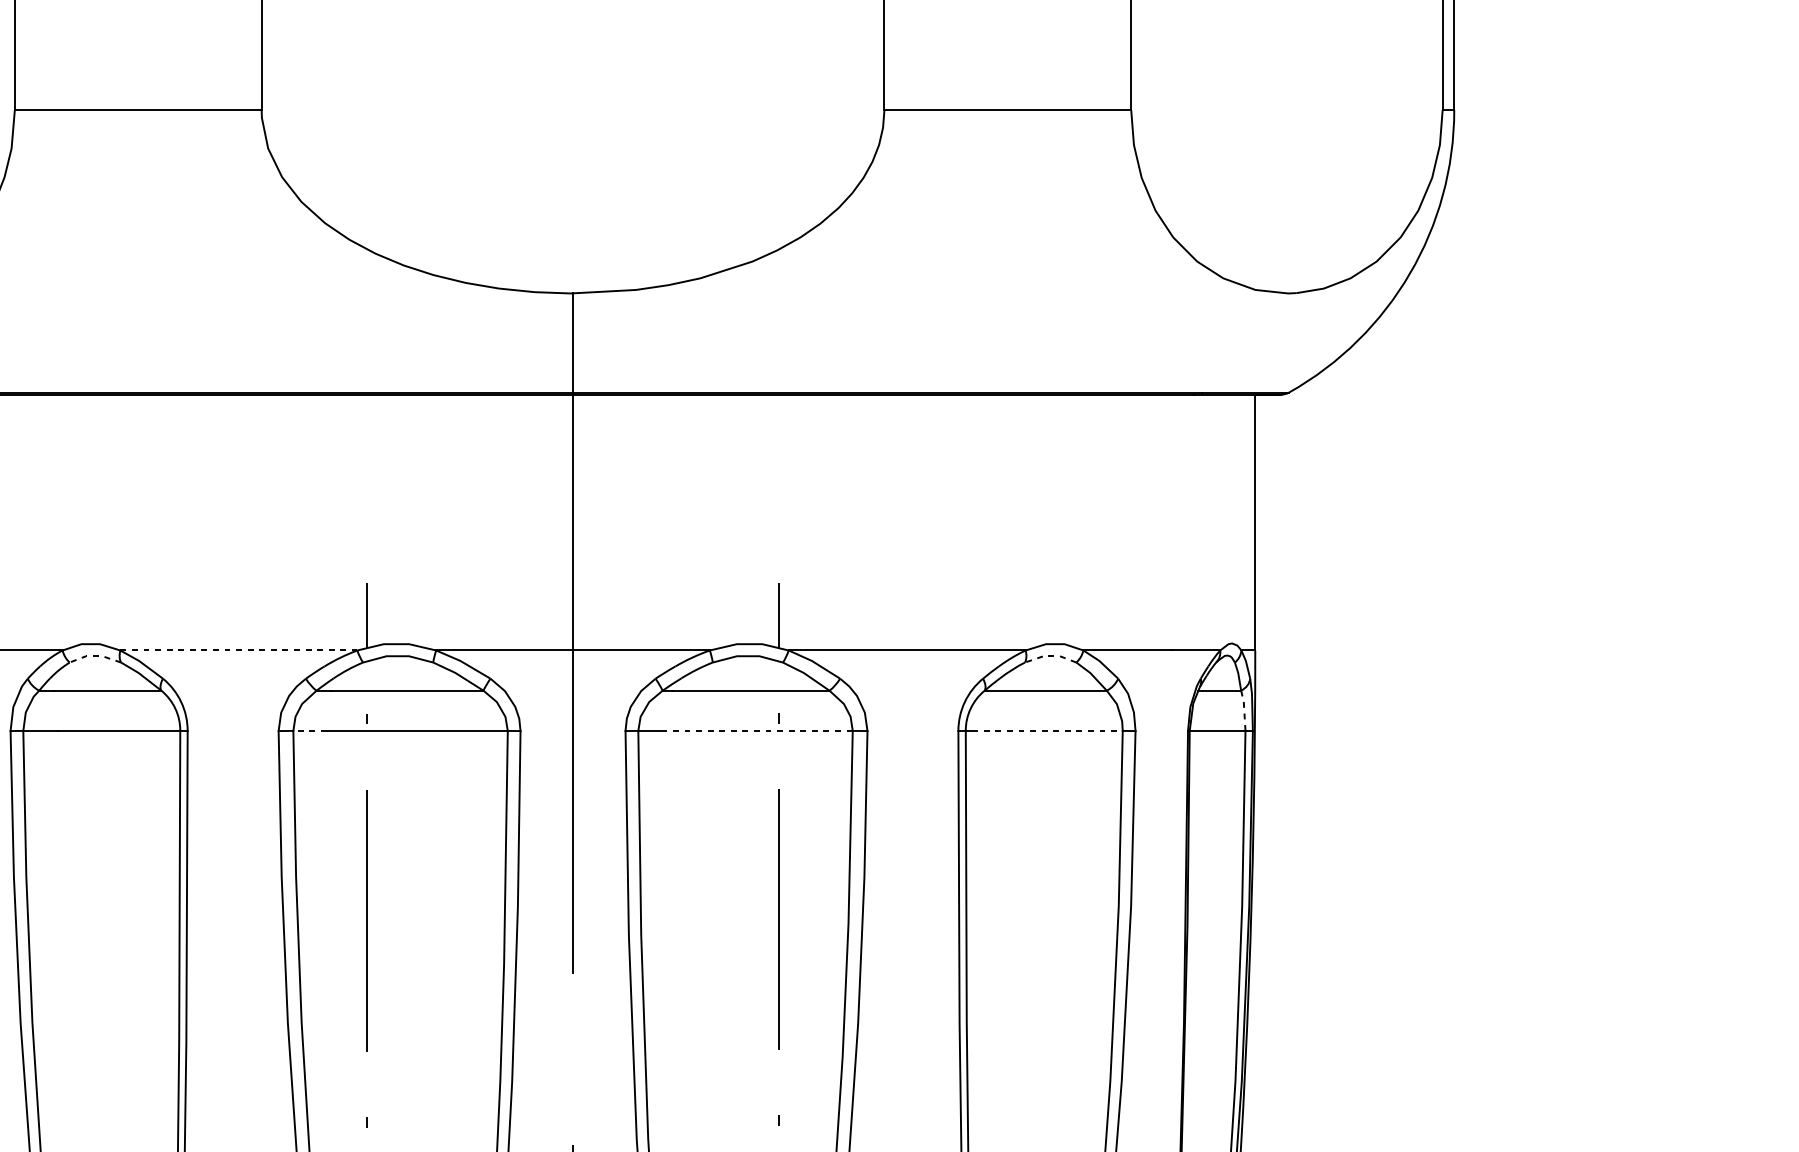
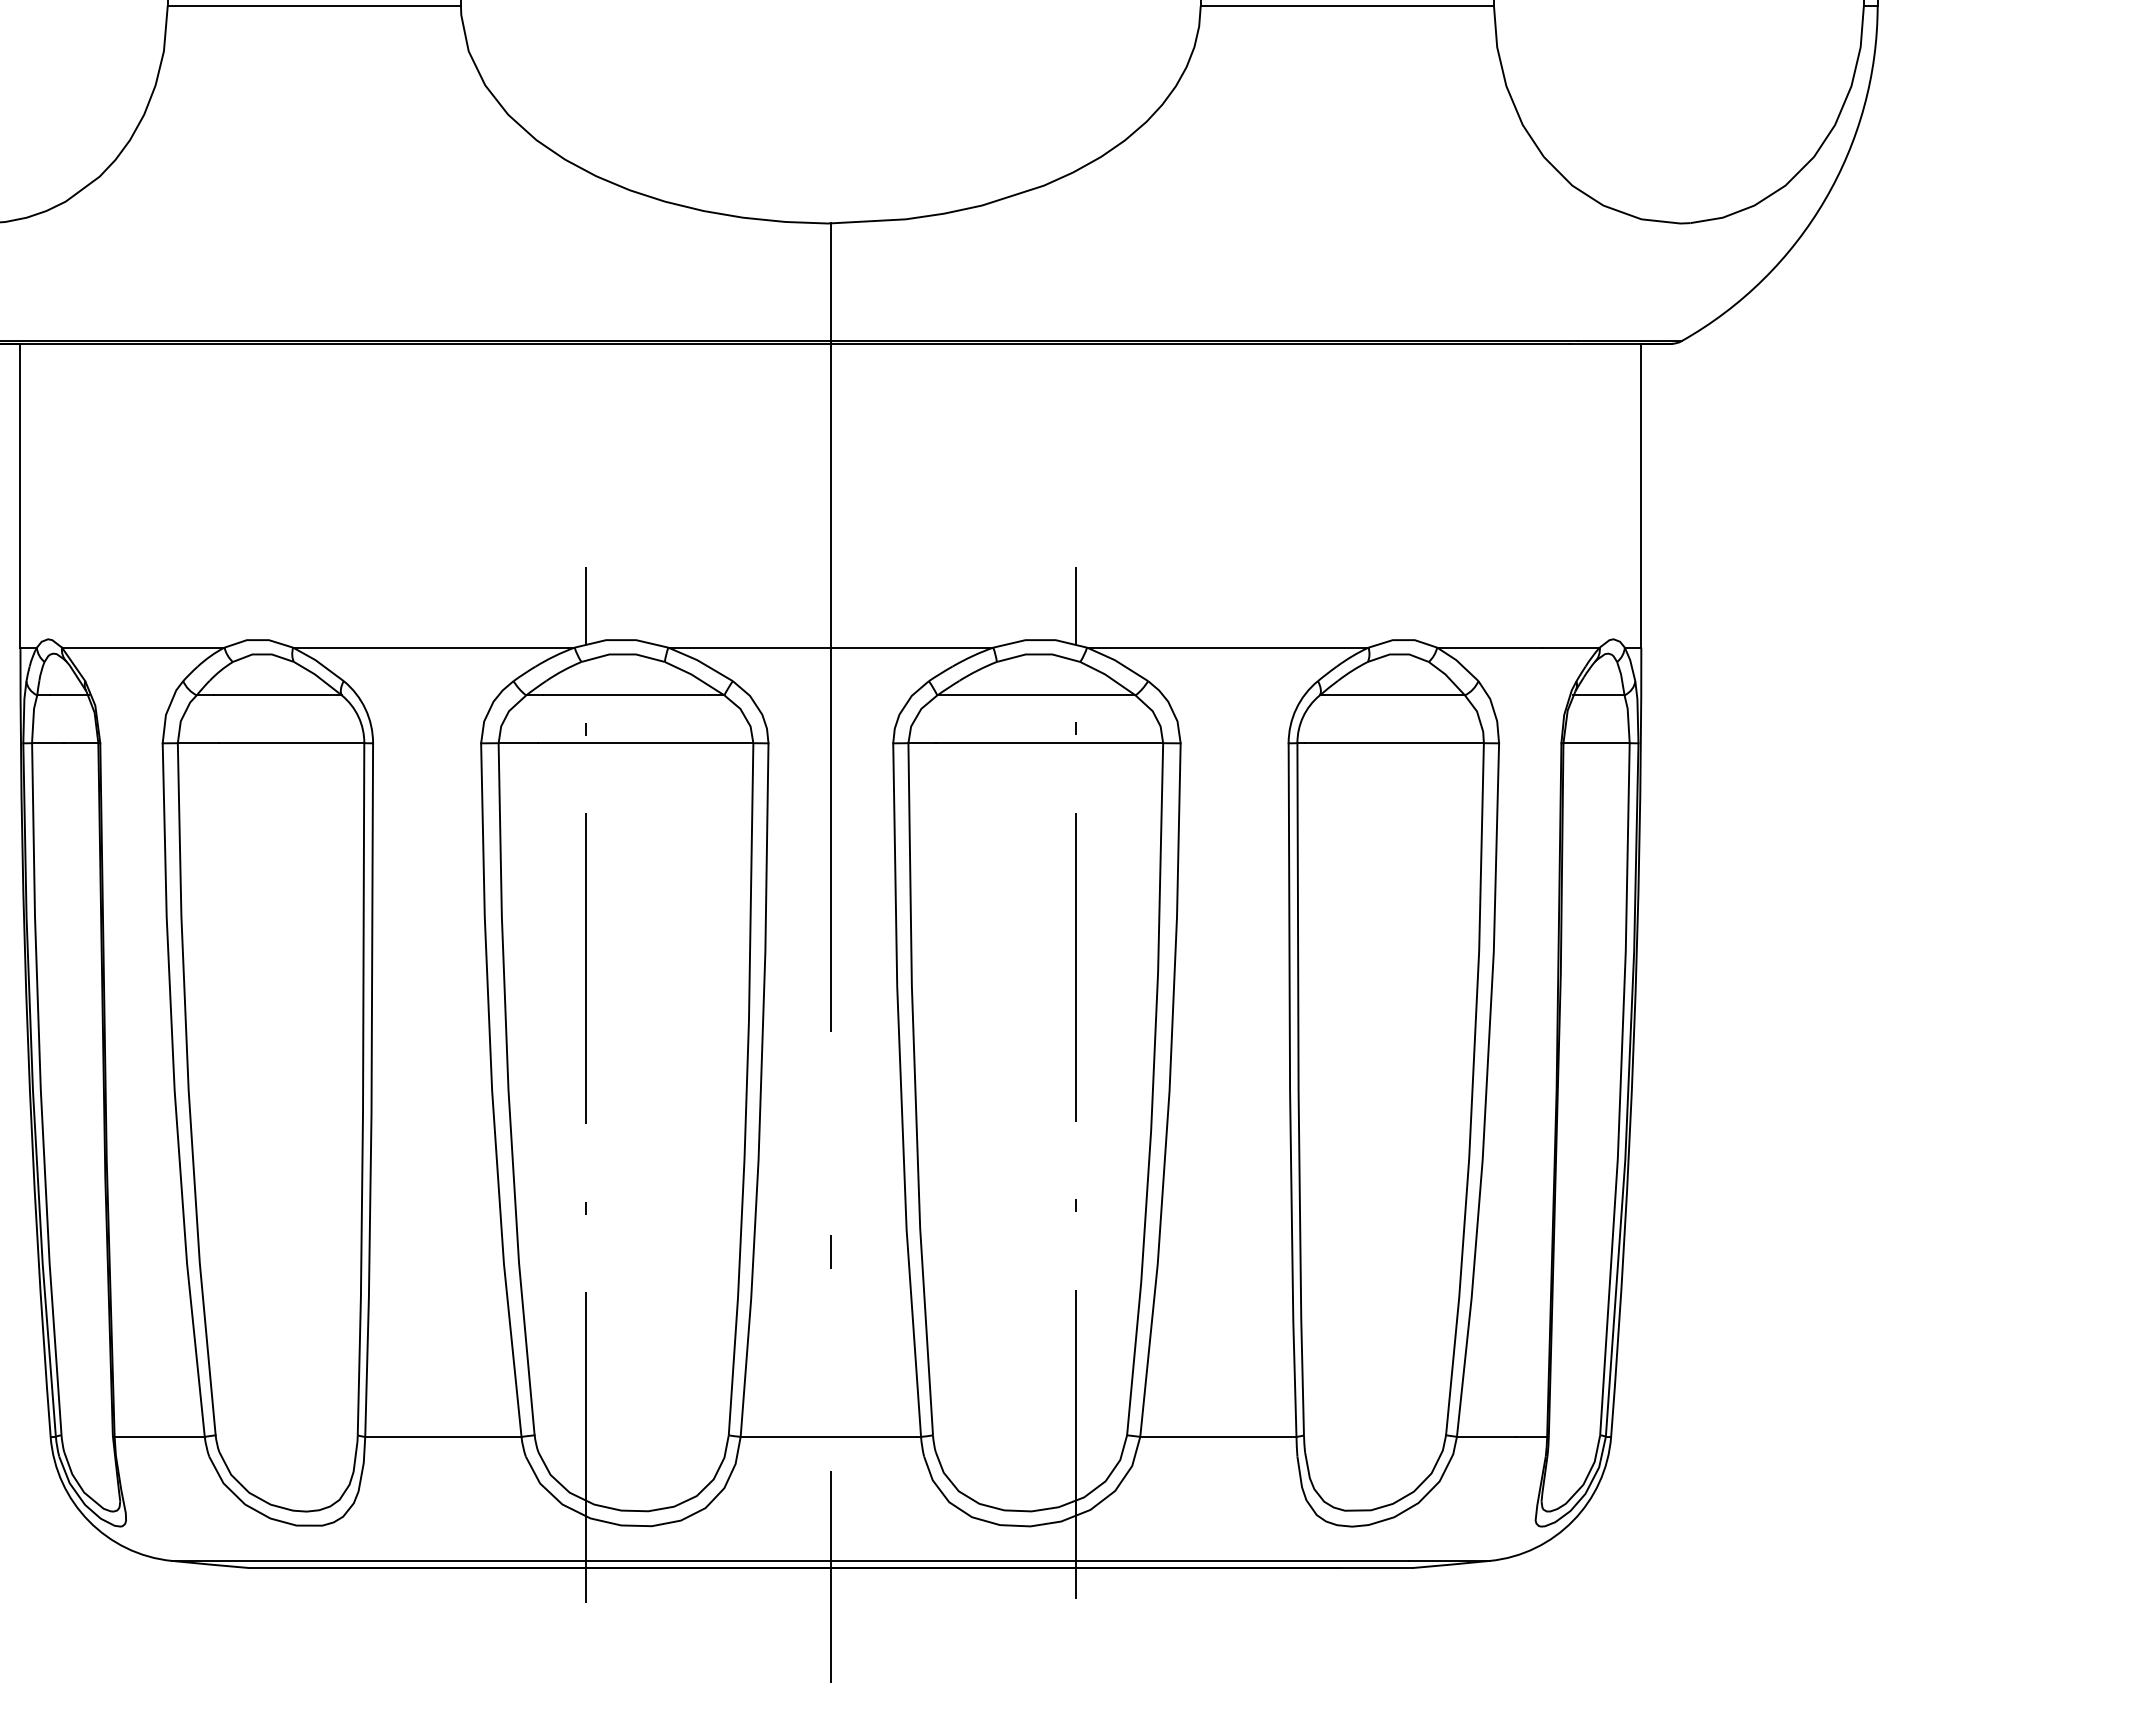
line: (238, 650) -> (433, 647), dashed -> solid
line: (95, 656) -> (263, 654), dashed -> solid
line: (1050, 656) -> (1397, 654), dashed -> solid
line: (1244, 710) -> (1628, 718), dashed -> solid
line: (310, 731) -> (518, 743), dashed -> solid
line: (757, 731) -> (1049, 743), dashed -> solid
line: (1047, 731) -> (1394, 743), dashed -> solid

